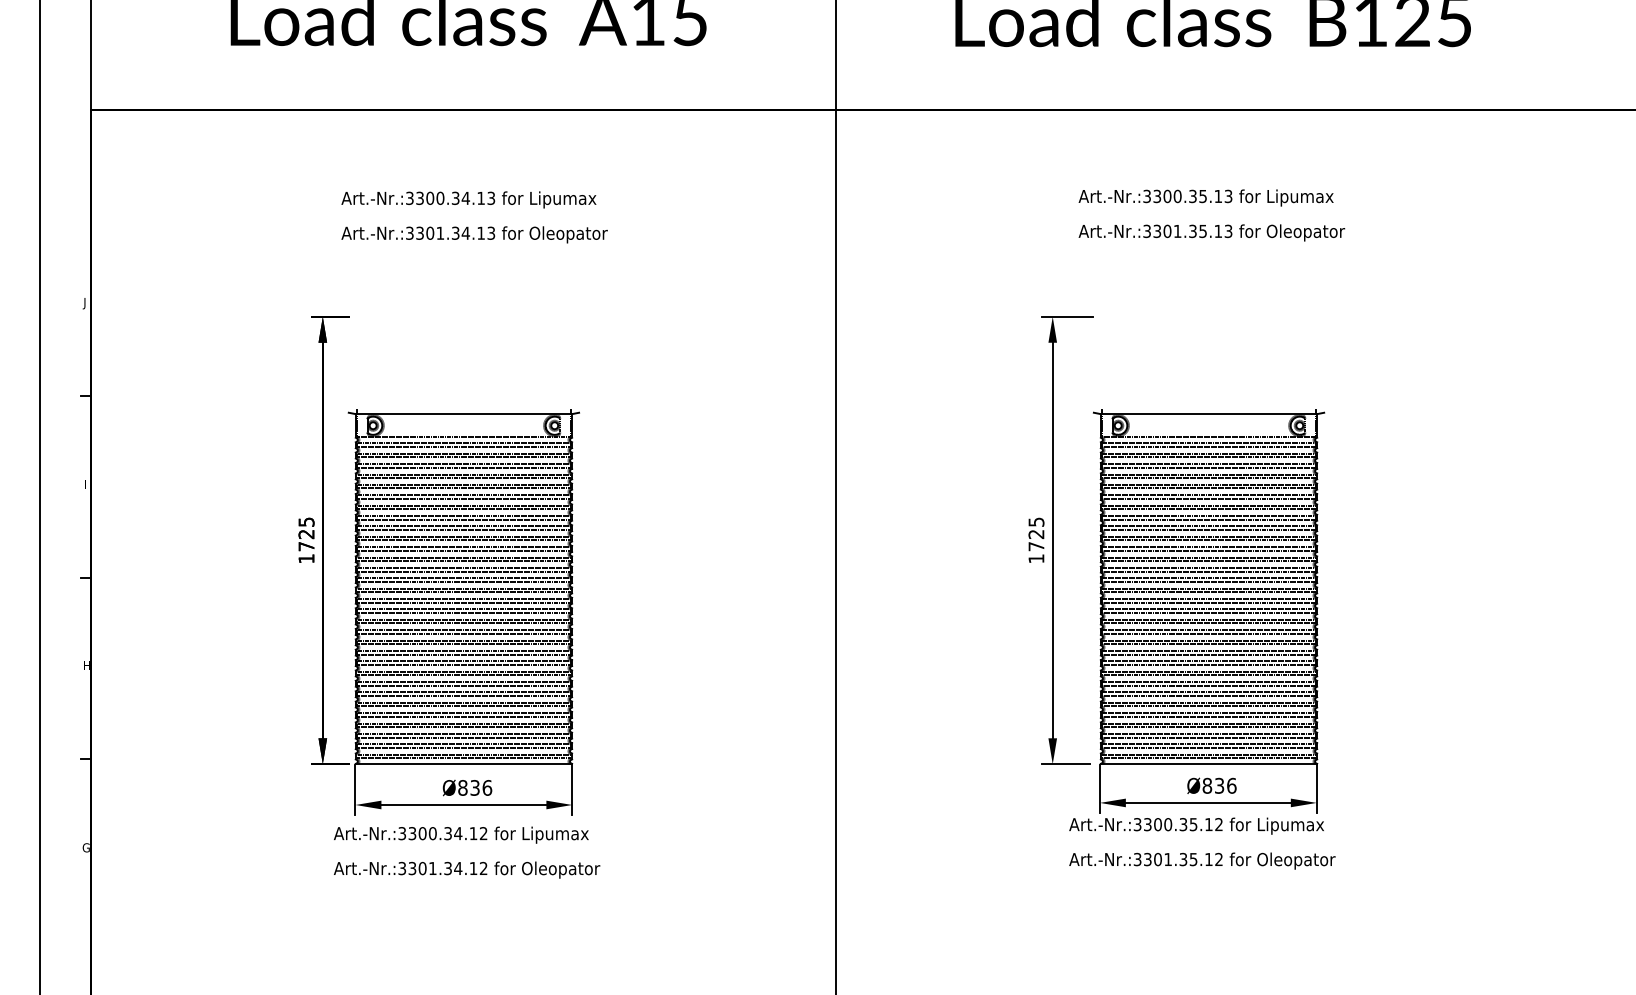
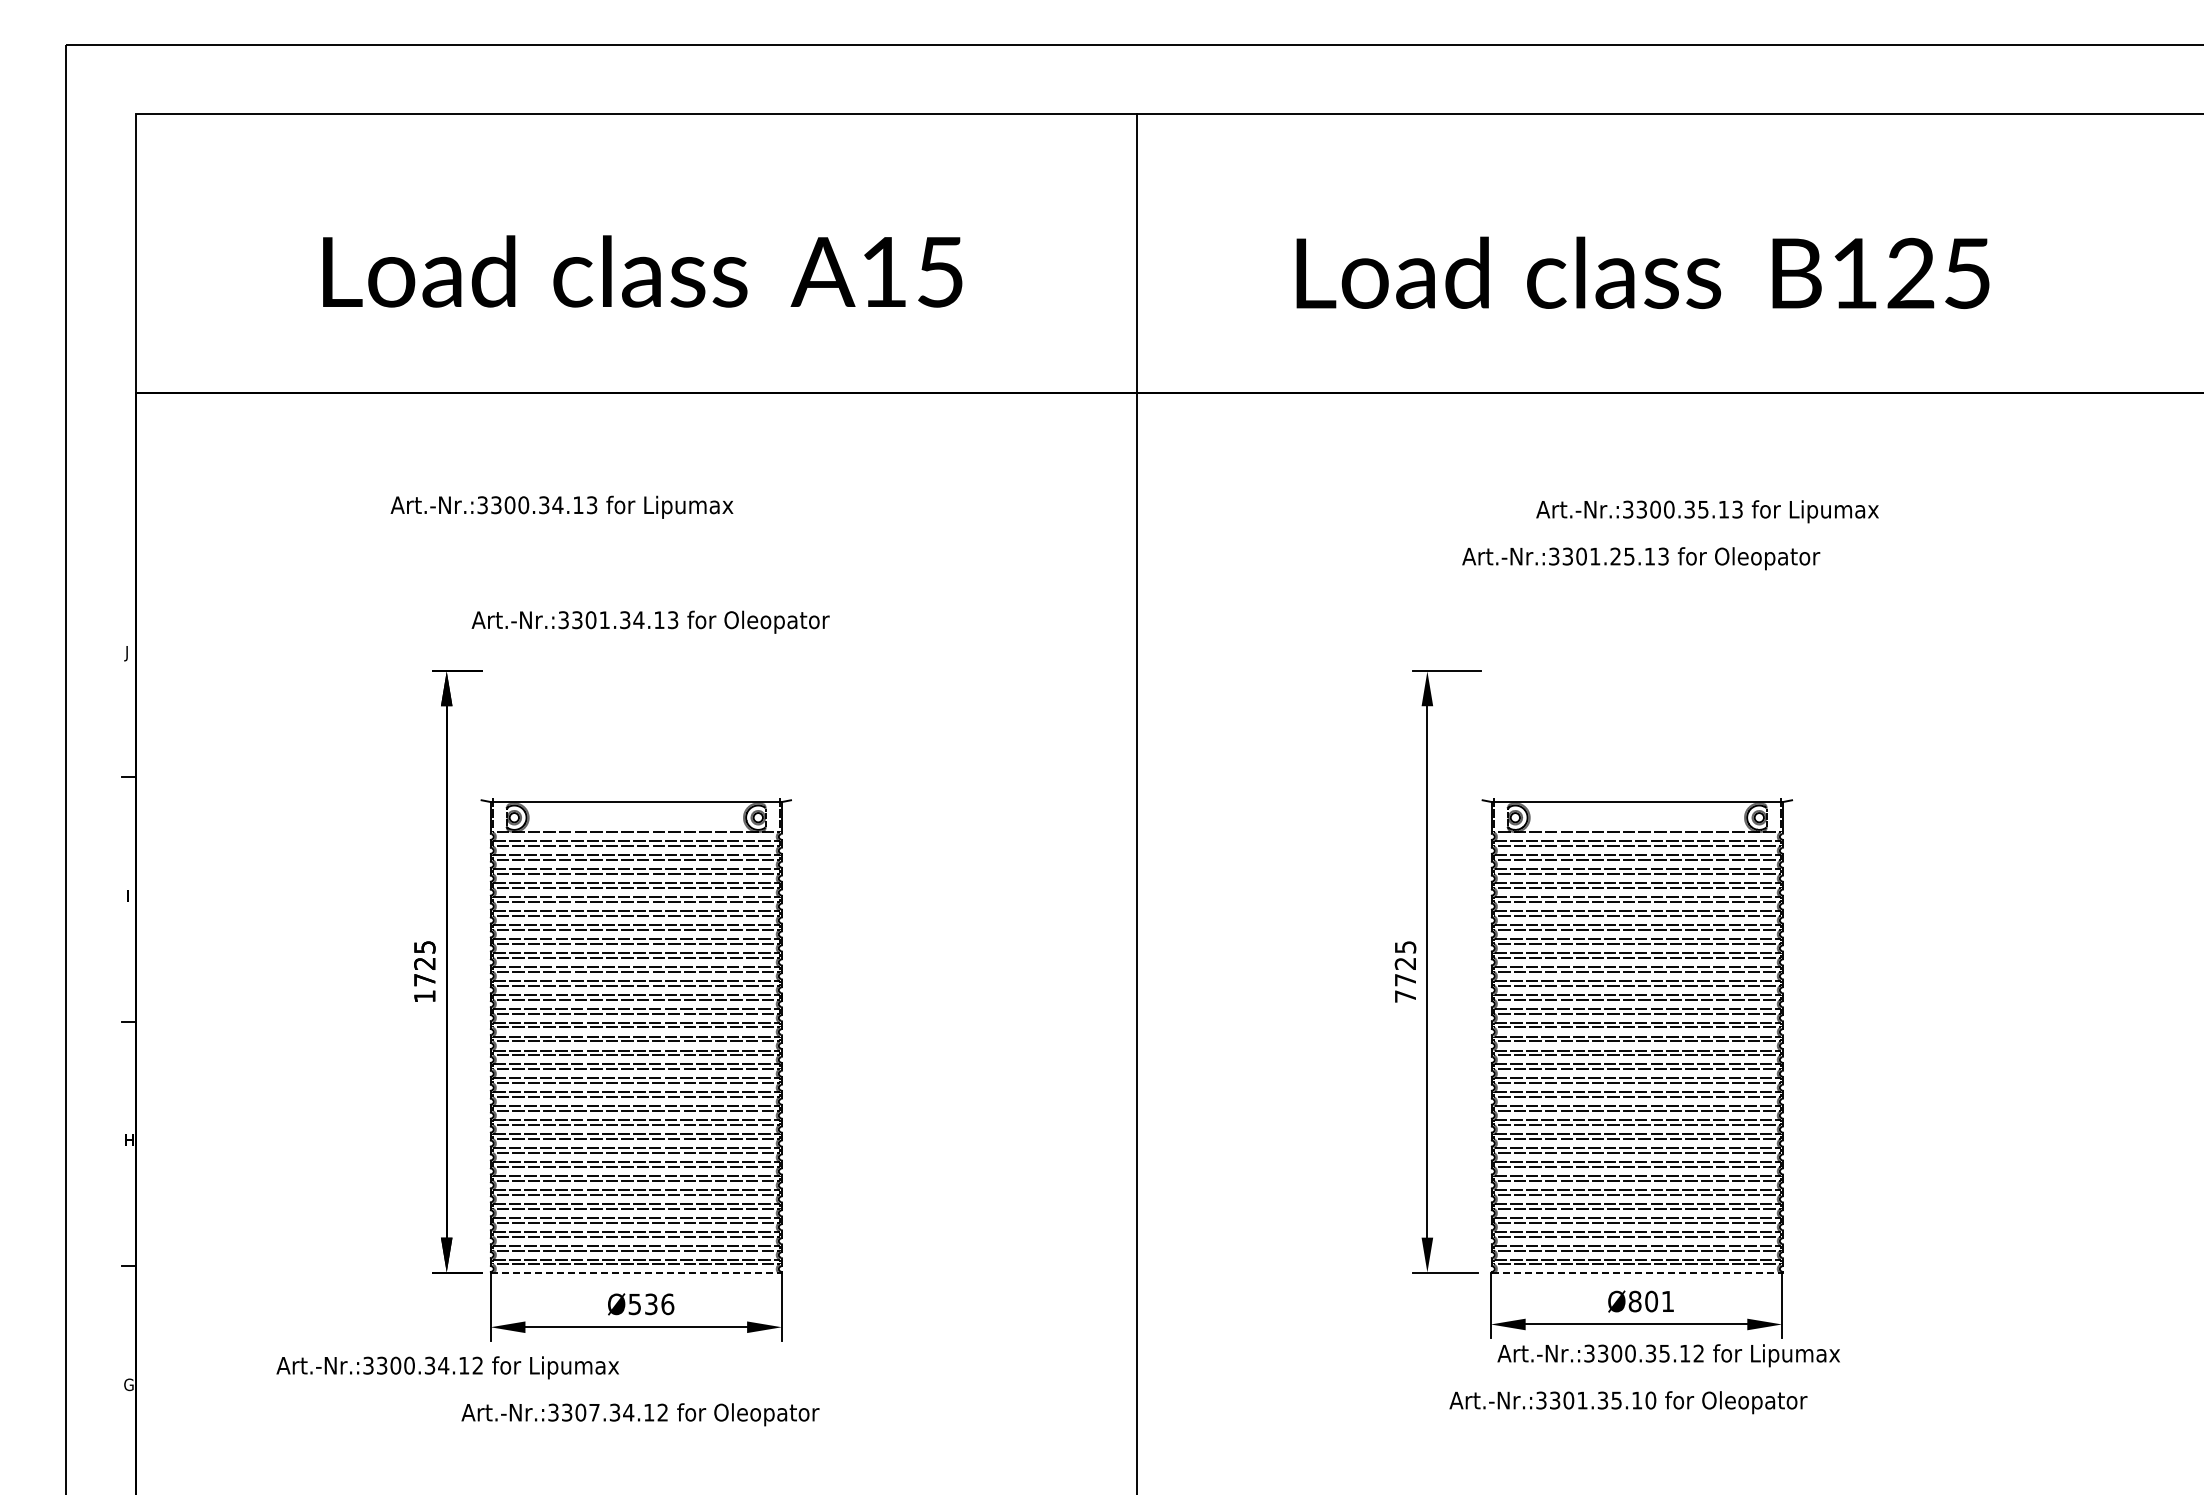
text: (1206, 197) -> (1707, 511), moved
text: (468, 199) -> (561, 506), moved
text: (1192, 231) -> (1615, 556), Art.-Nr.:3301.35.13 -> Art.-Nr.:3301.25.13
text: (474, 234) -> (650, 621), moved
text: (1036, 558) -> (1405, 996), 1725 -> 7725
line: (464, 764) -> (636, 1272), solid -> dashed
line: (1209, 764) -> (1637, 1272), solid -> dashed
text: (1225, 785) -> (1659, 1301), Ø836 -> Ø801
text: (462, 788) -> (634, 1304), Ø836 -> Ø536
text: (1196, 826) -> (1668, 1355), moved
text: (461, 834) -> (447, 1367), moved
text: (1218, 859) -> (1650, 1400), Art.-Nr.:3301.35.12 -> Art.-Nr.:3301.35.10
text: (432, 868) -> (594, 1412), Art.-Nr.:3301.34.12 -> Art.-Nr.:3307.34.12

